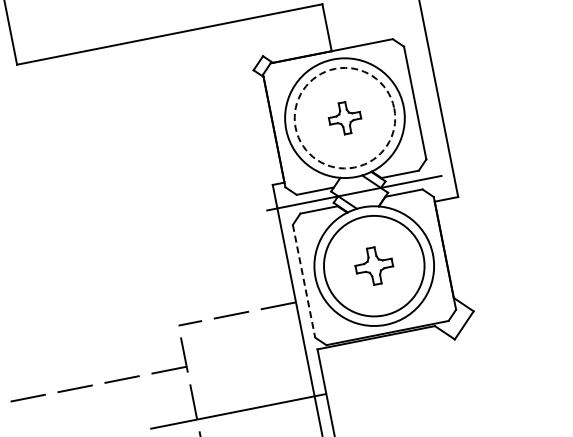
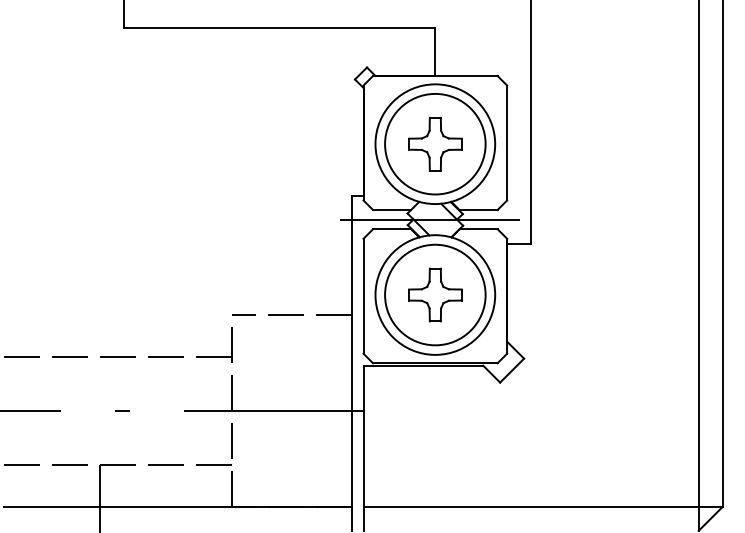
circle: (344, 117) -> (435, 143), dashed -> solid
part: (345, 118) -> (435, 144), size x1.67
part: (374, 265) -> (435, 294), size x1.43
line: (304, 281) -> (363, 296), dashed -> solid

